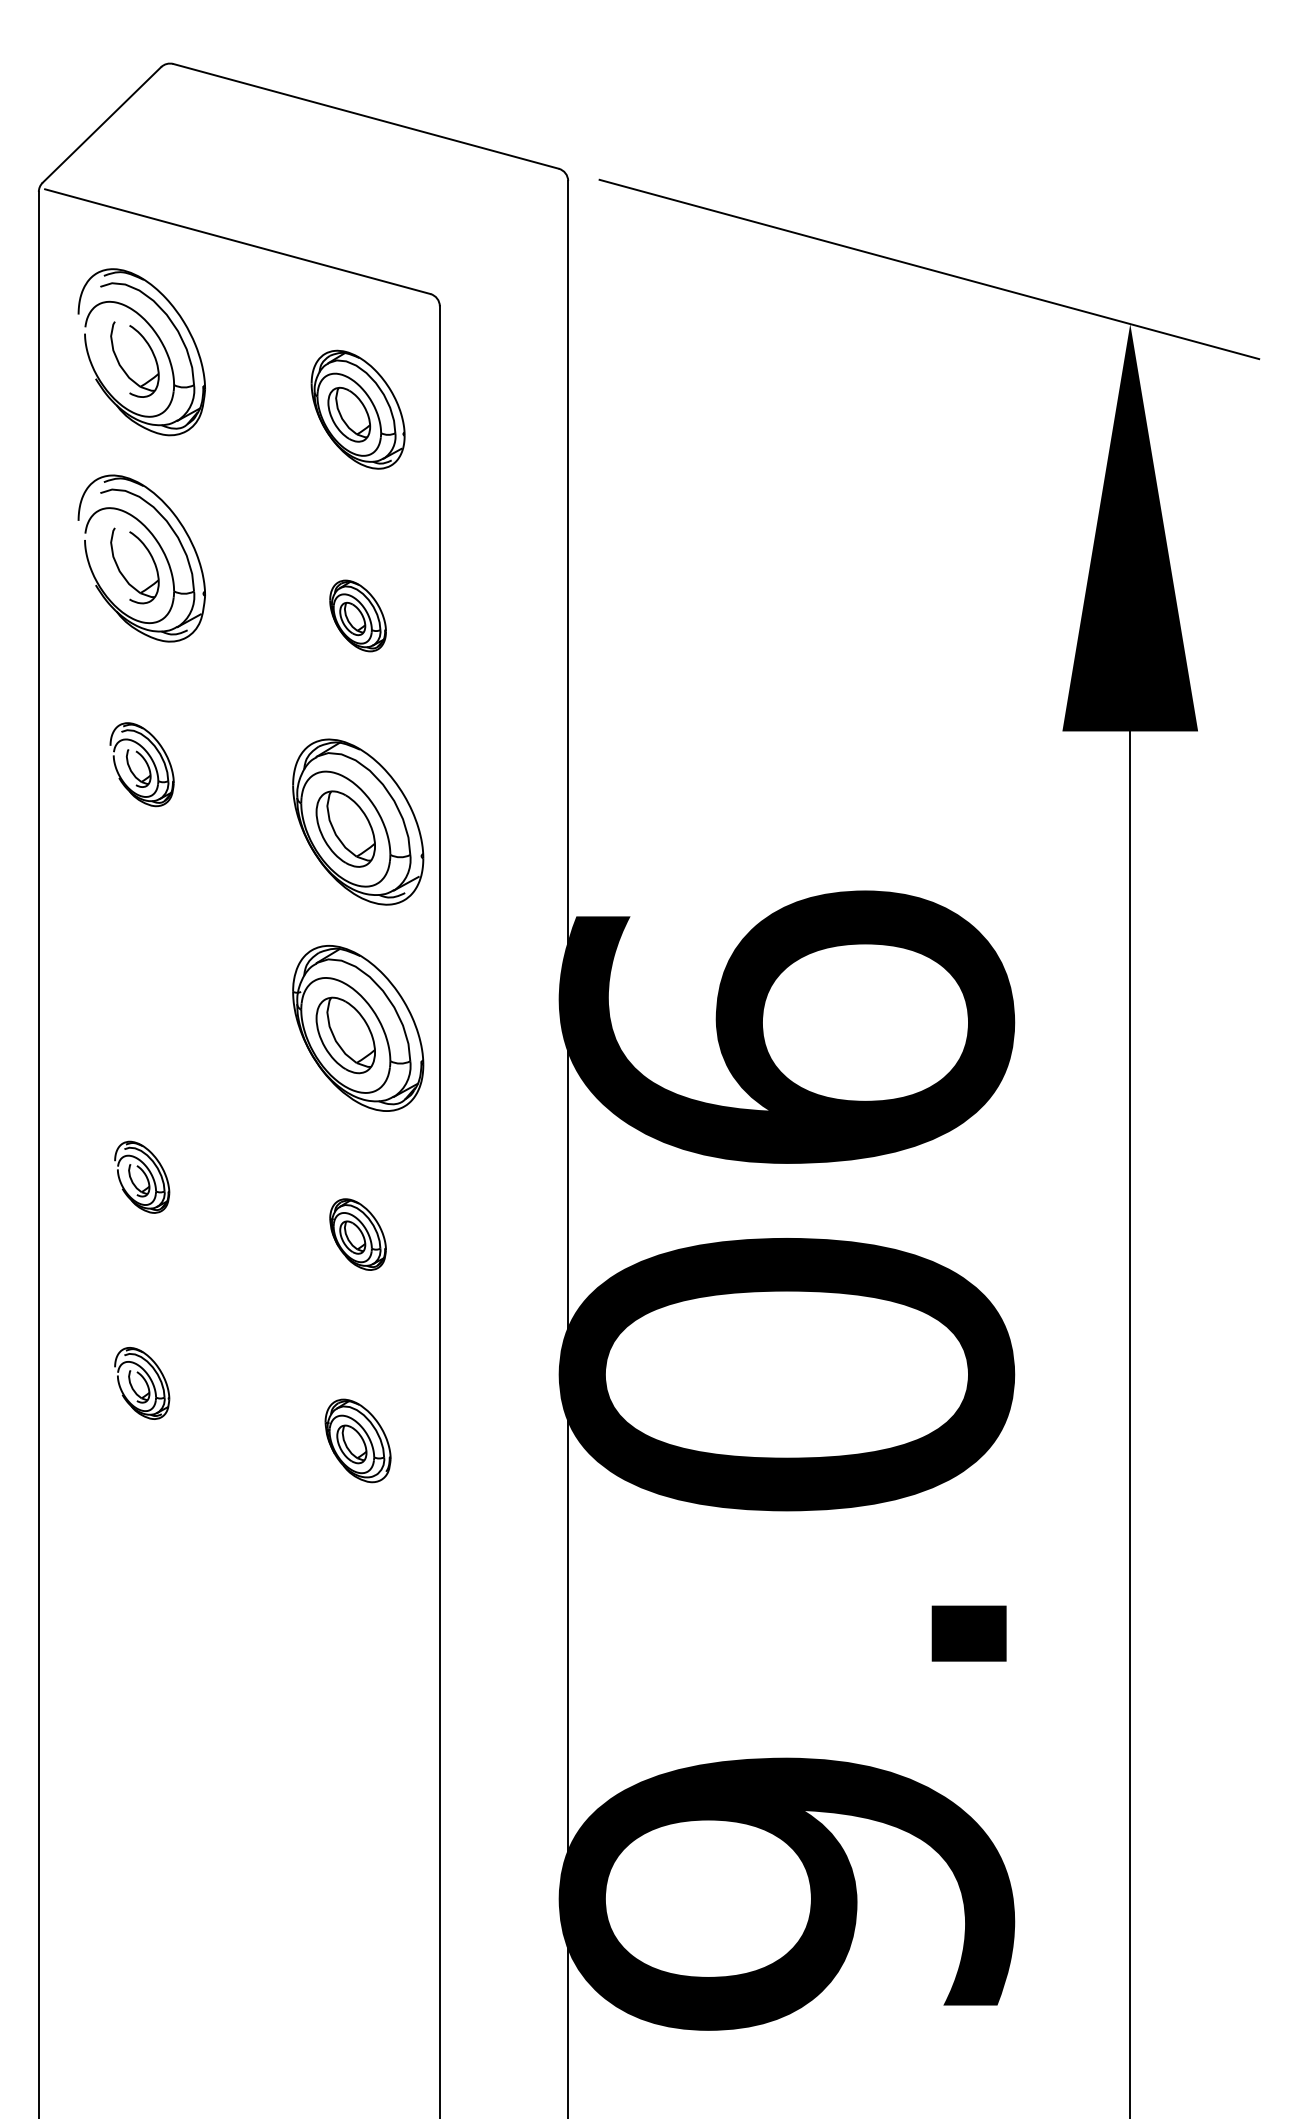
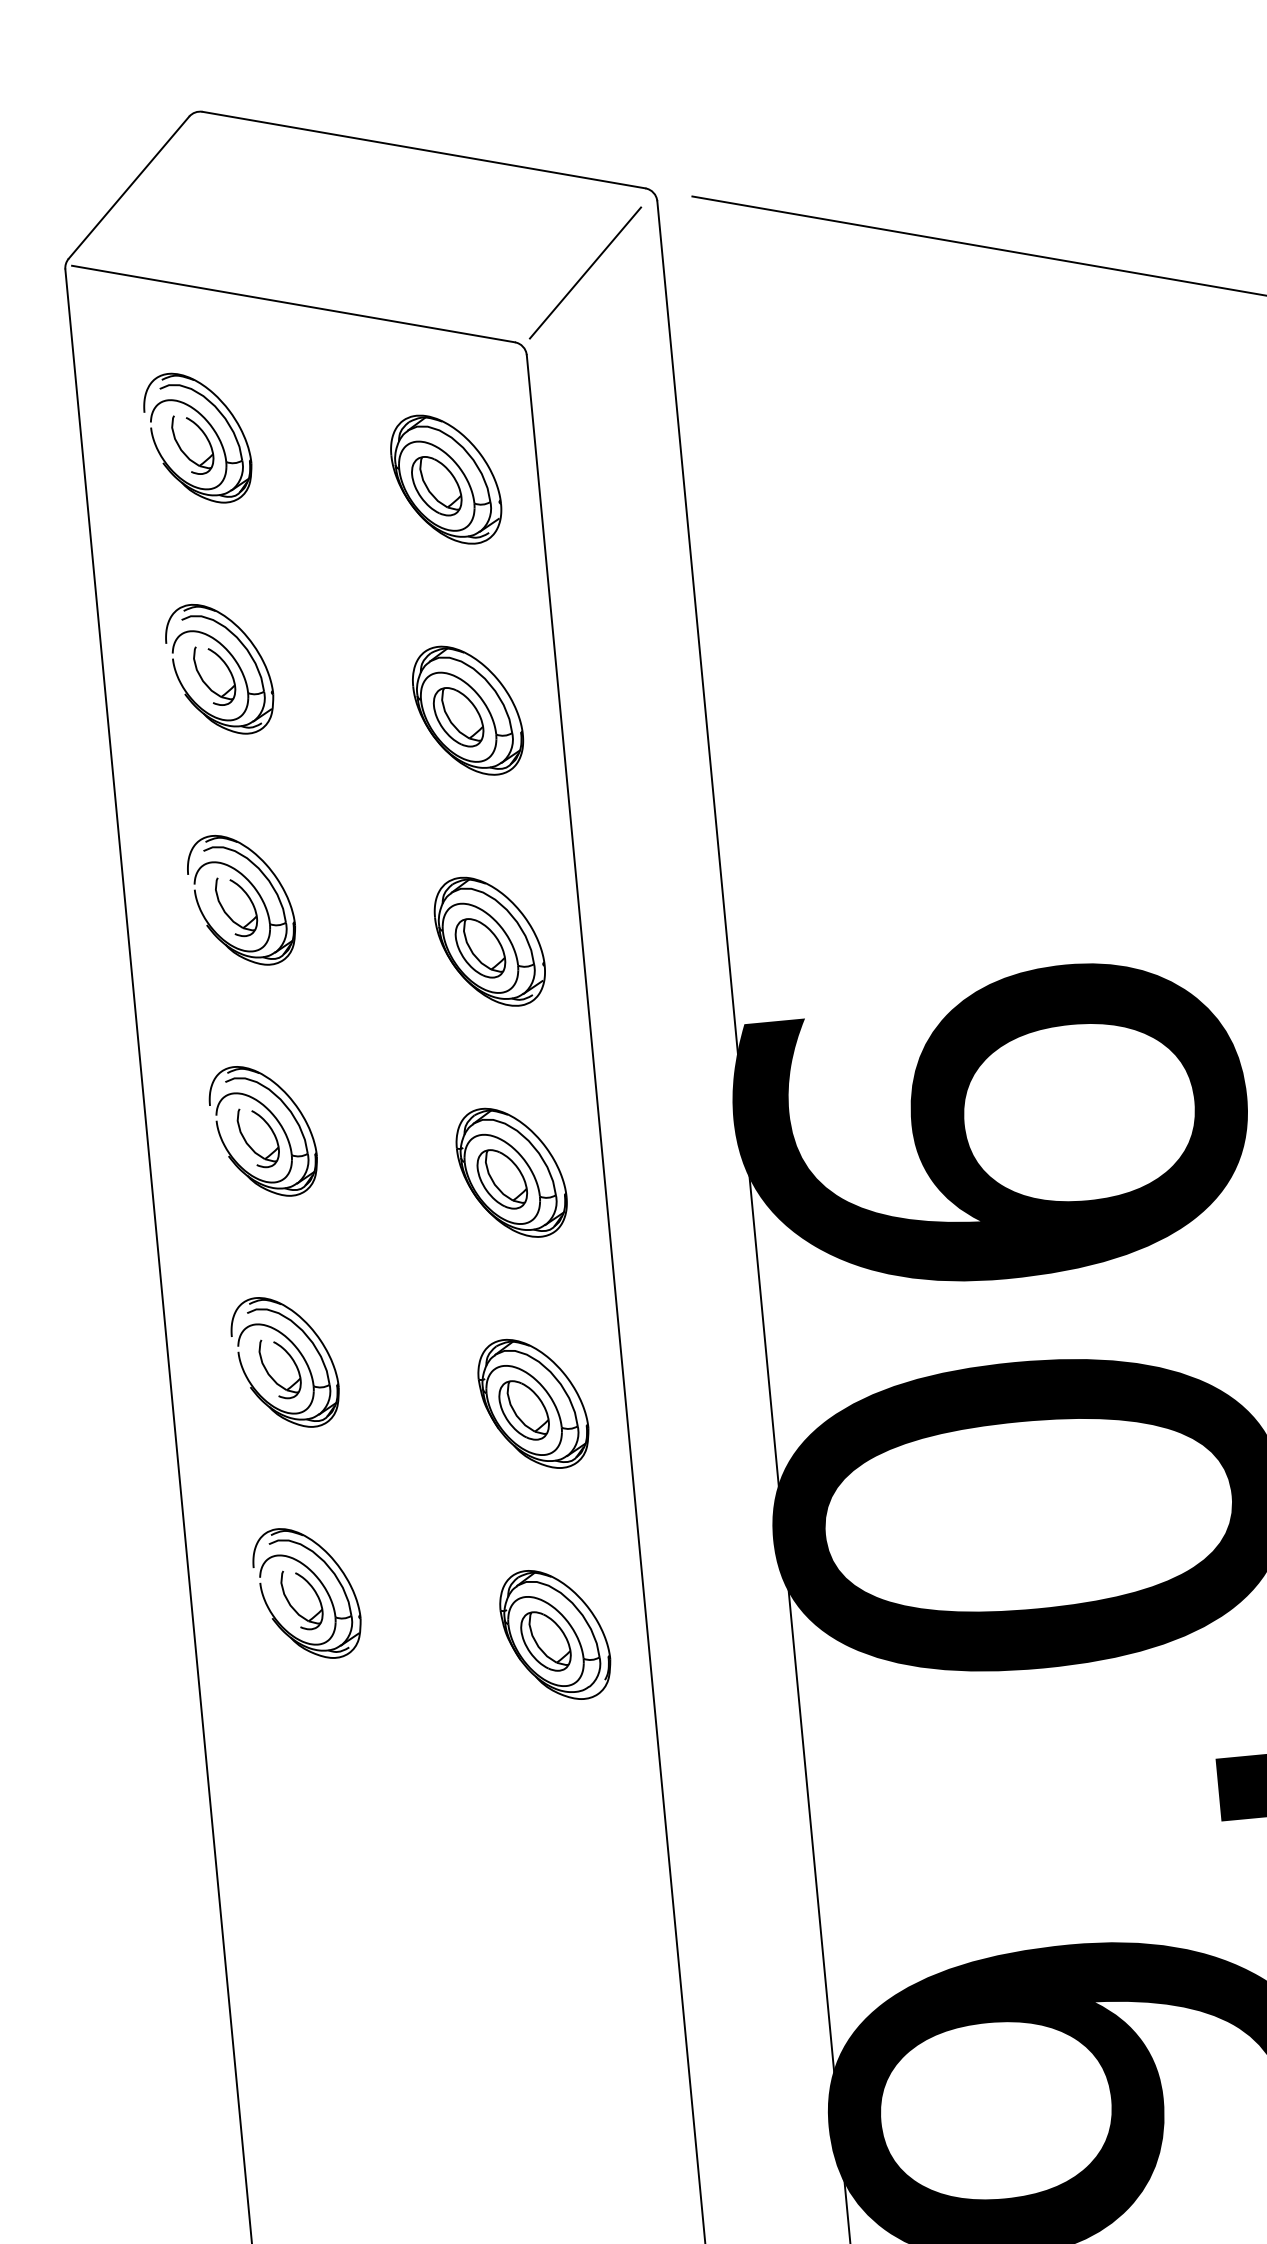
line: (498, 238) -> (585, 272), added
part: (142, 352) -> (198, 438), size x0.71
part: (142, 558) -> (220, 669), size x0.71
part: (357, 615) -> (467, 710), size x1.67
part: (142, 764) -> (242, 899), size x1.43
part: (357, 822) -> (489, 942), size x0.71
part: (142, 970) -> (263, 1130), added
part: (357, 1028) -> (510, 1172), size x0.71
part: (142, 1177) -> (285, 1362), size x1.67
part: (357, 1234) -> (532, 1403), size x1.67
part: (142, 1383) -> (307, 1593), size x1.67
part: (357, 1440) -> (554, 1634), size x1.43

